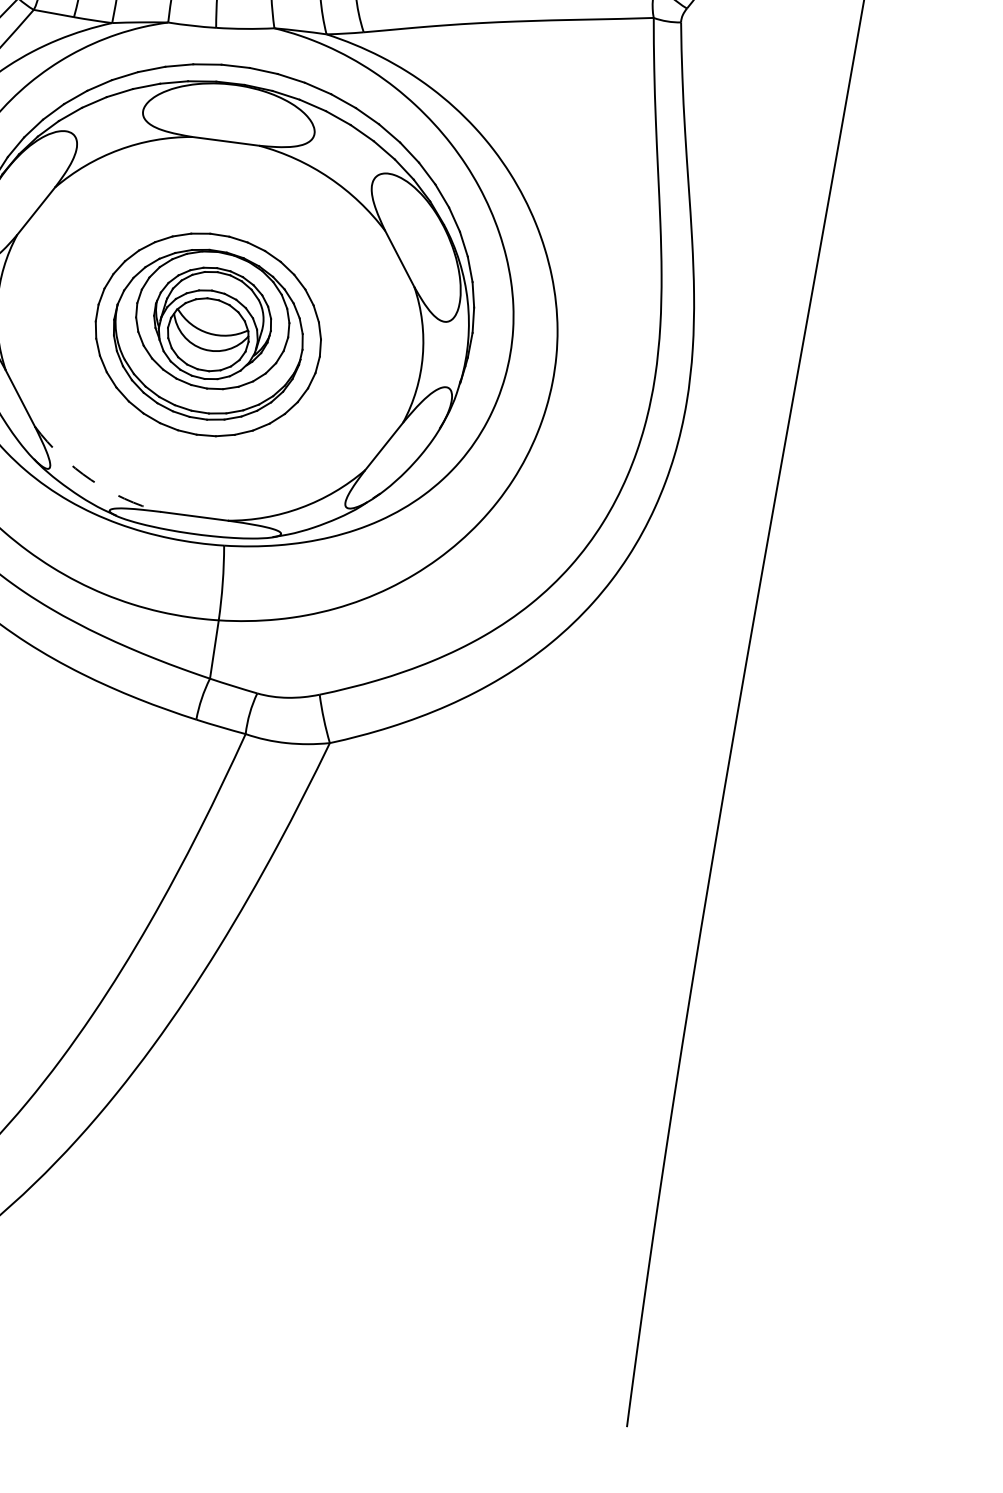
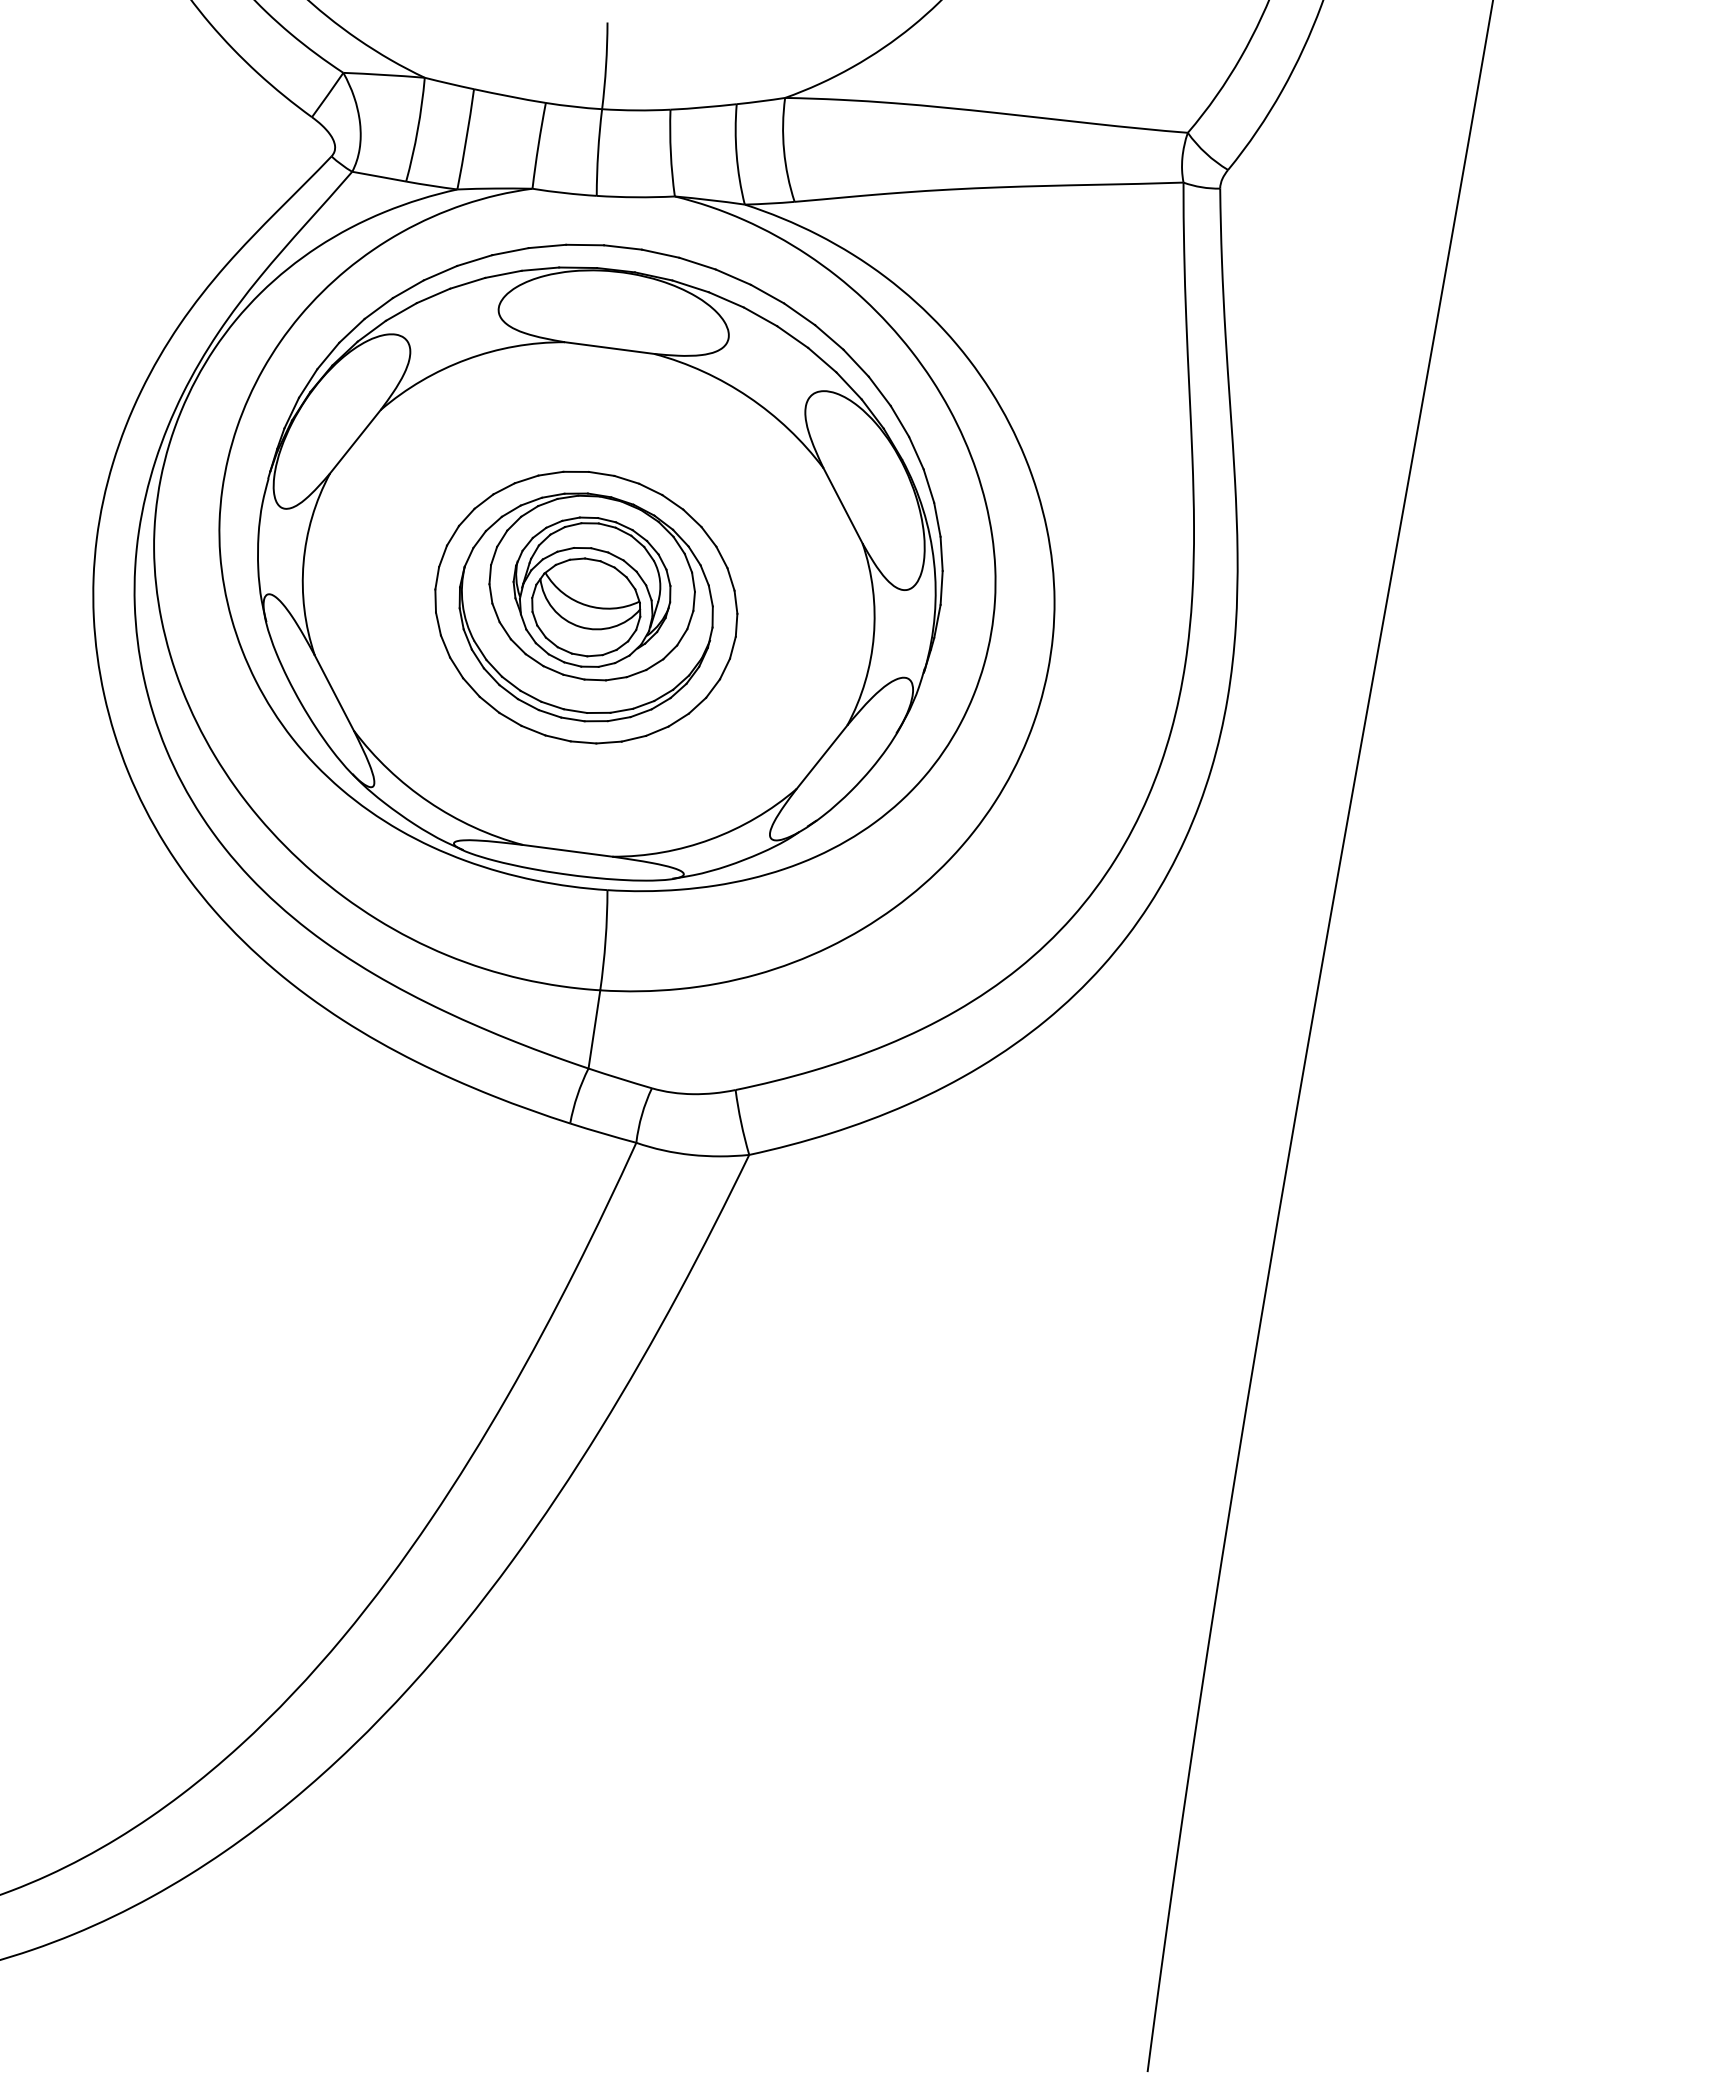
arc: (90, 479) -> (428, 801), dashed -> solid

